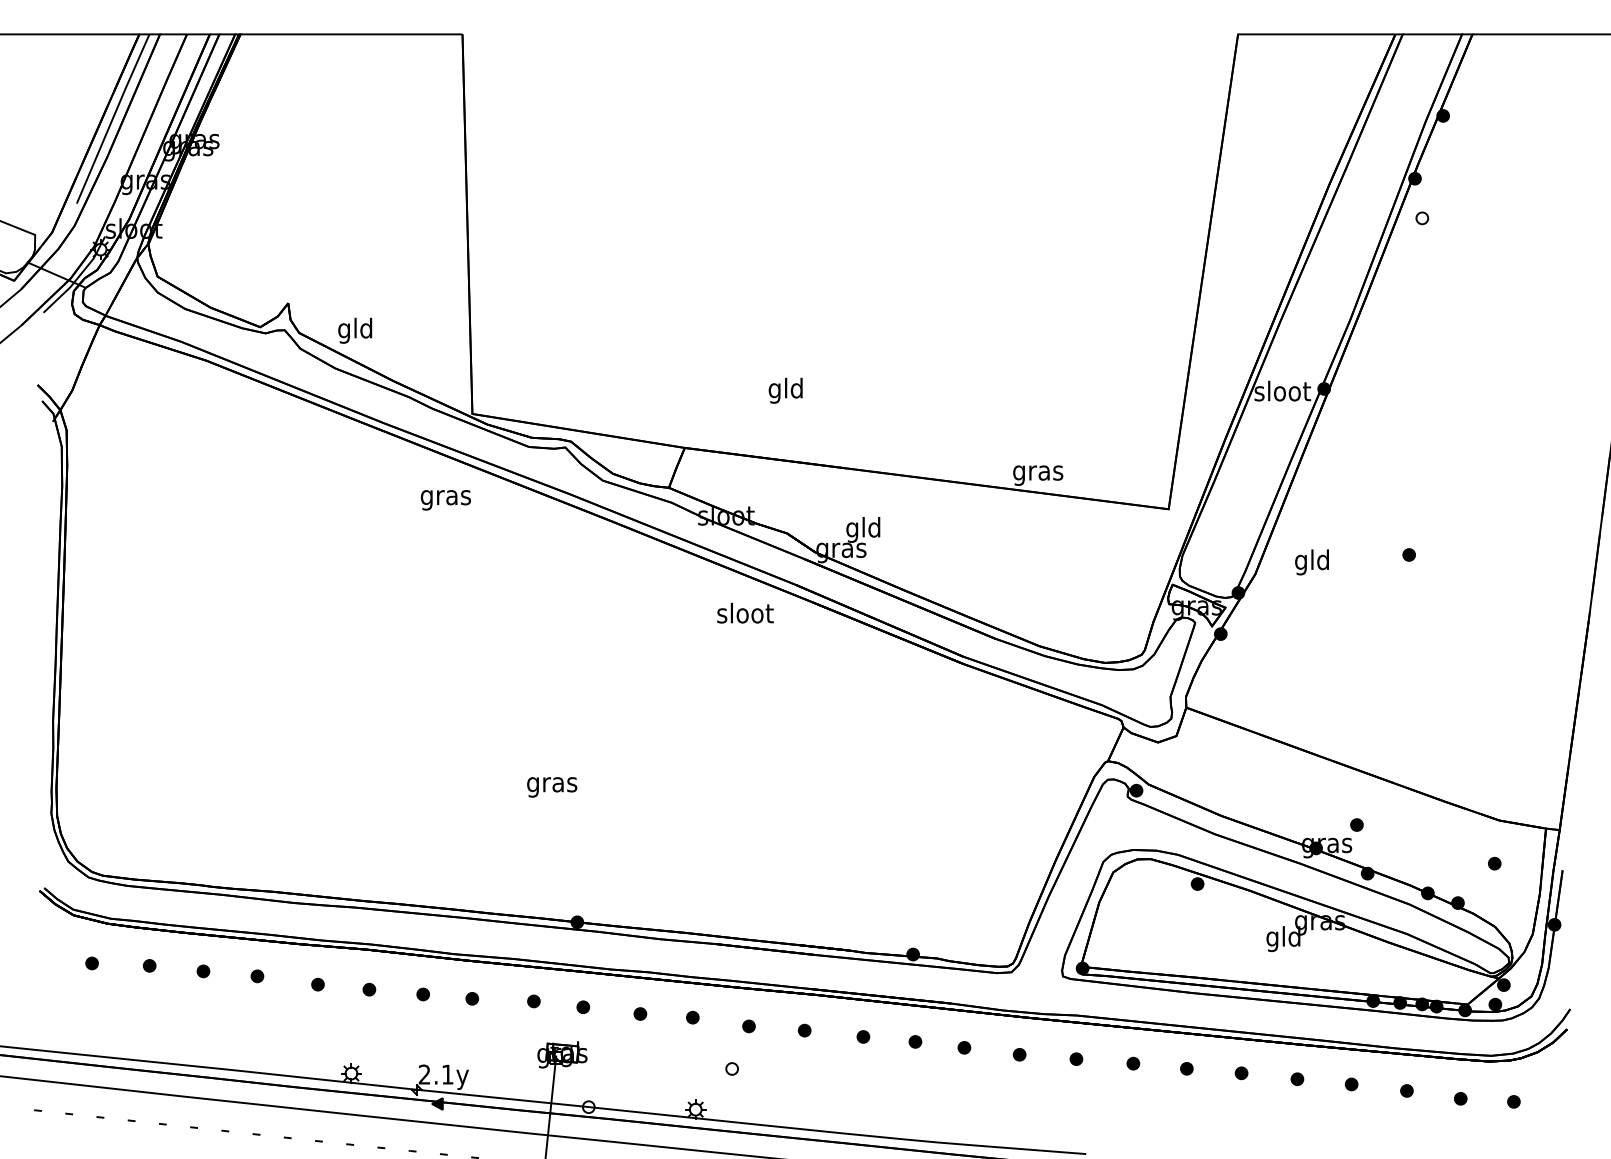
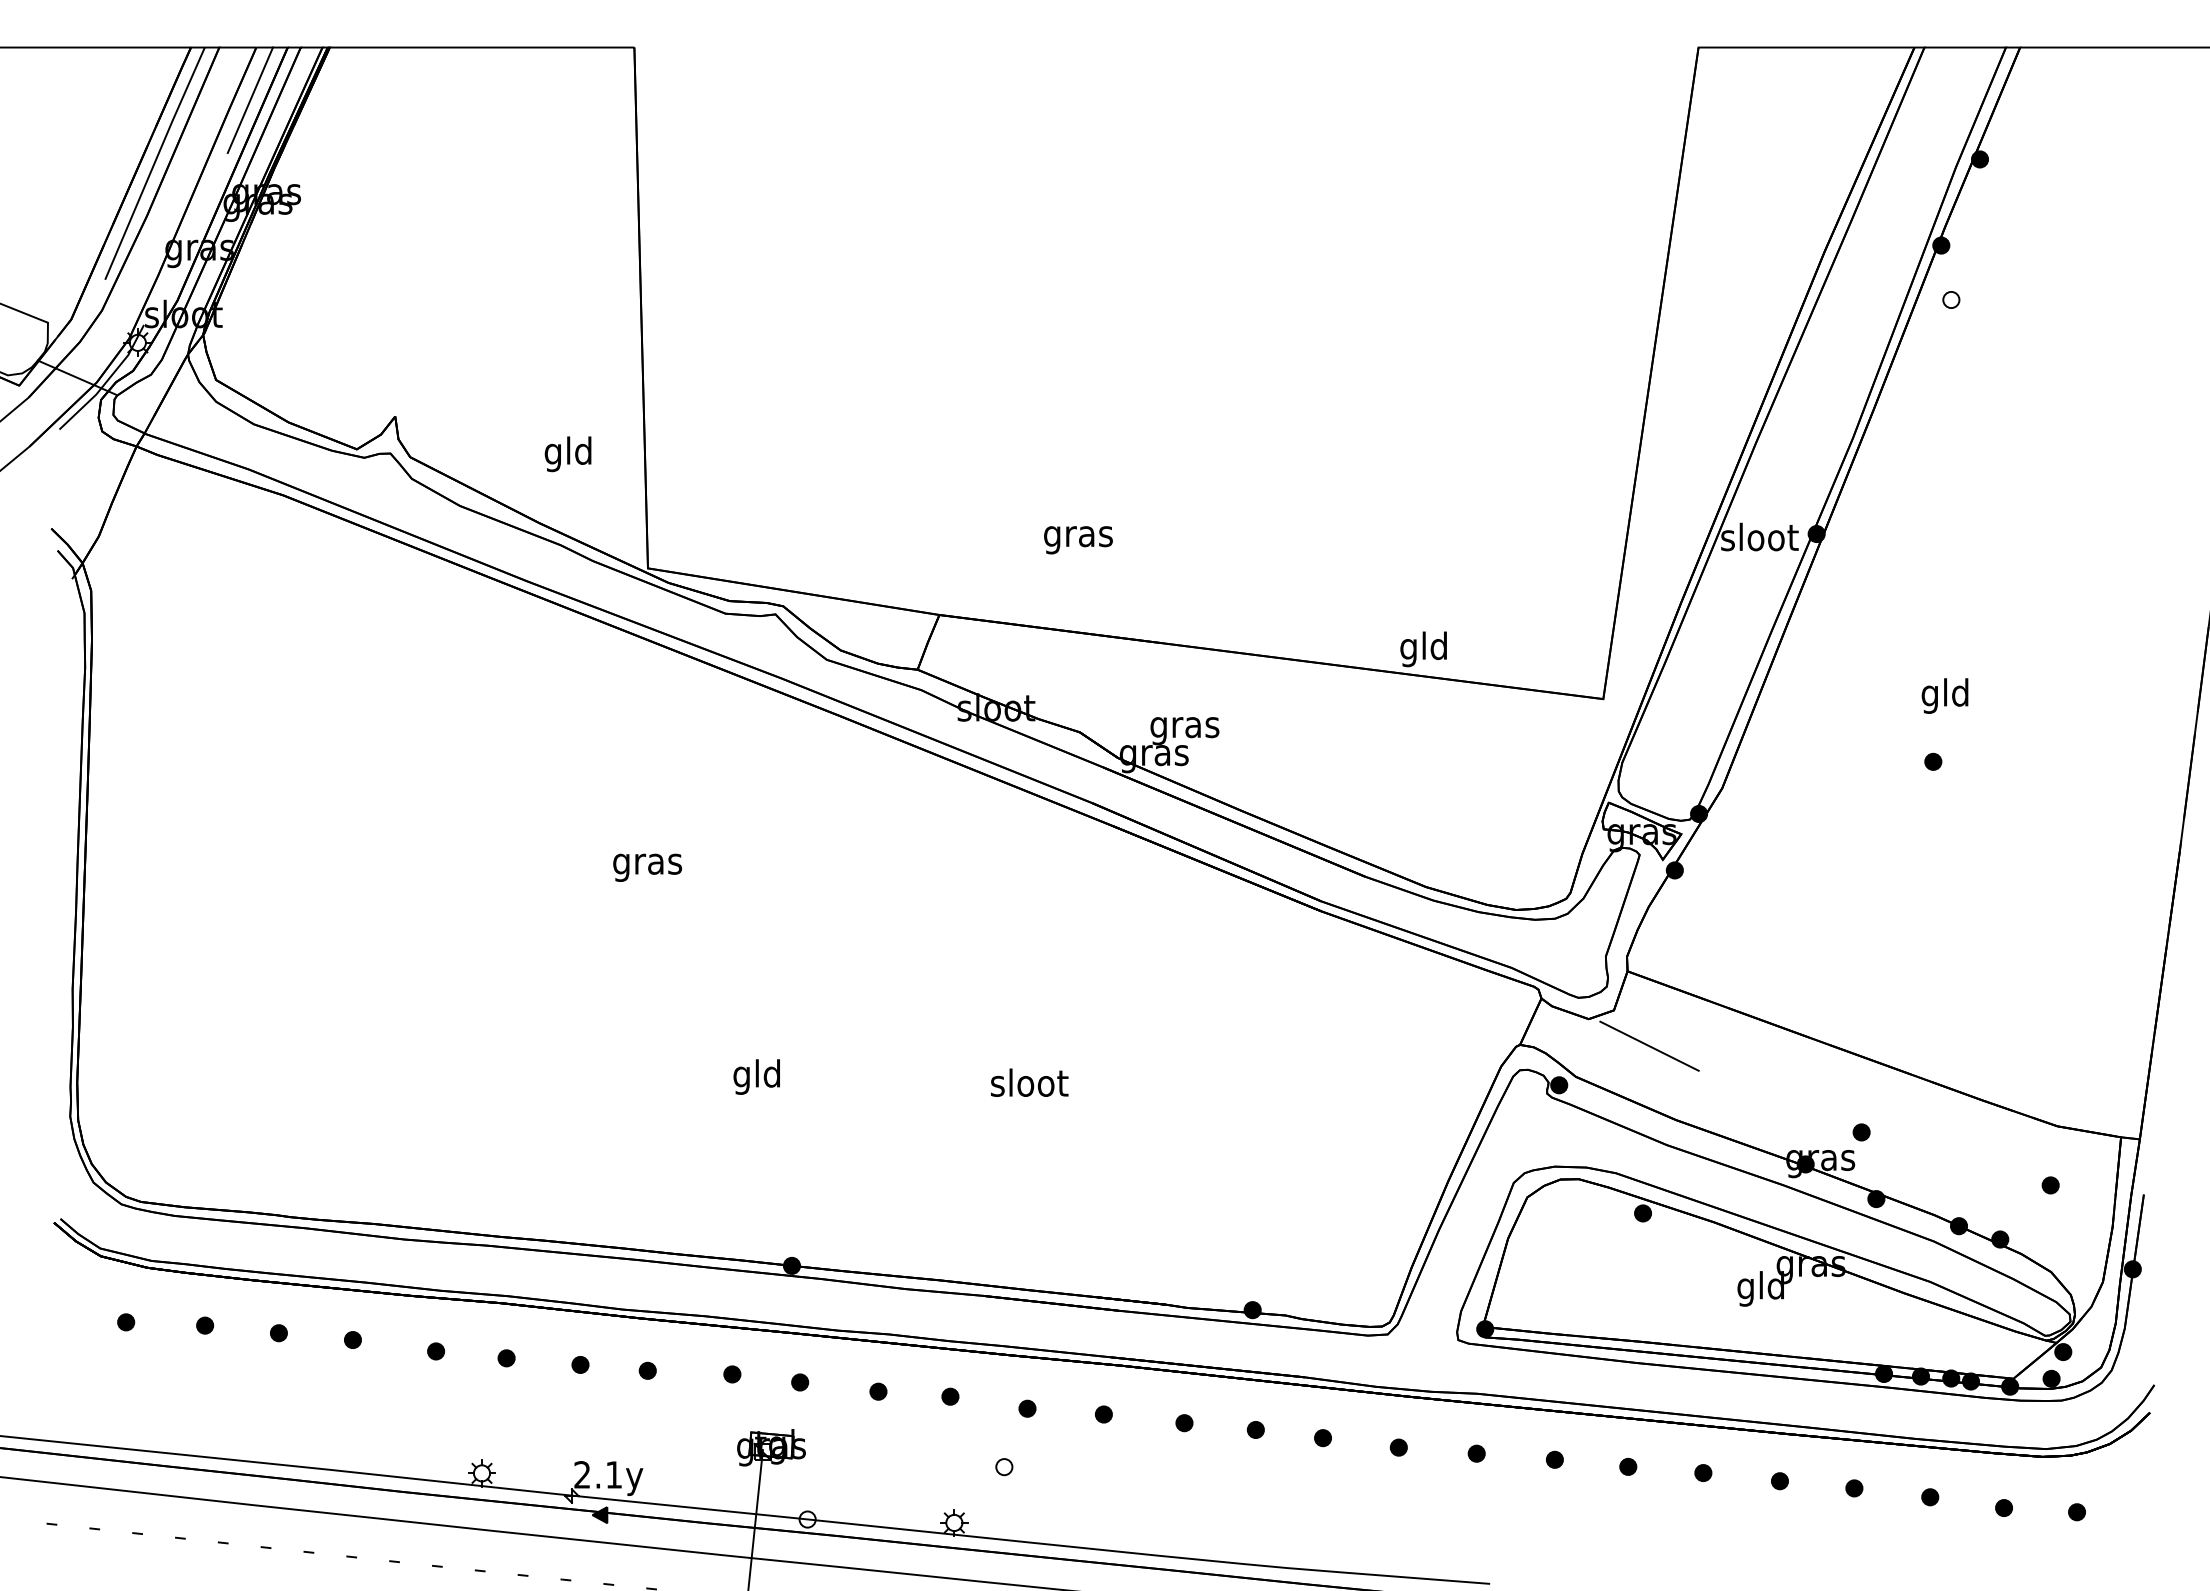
line: (182, 72) -> (250, 100), added
text: (354, 330) -> (567, 454), moved
text: (786, 390) -> (1078, 536), gld -> gras
text: (1037, 473) -> (1423, 649), gras -> gld
text: (445, 500) -> (647, 867), moved
text: (863, 529) -> (1184, 727), gld -> gras
text: (1311, 562) -> (1944, 695), moved
text: (745, 613) -> (1029, 1082), moved
line: (1202, 761) -> (1649, 1045), added
text: (552, 784) -> (757, 1076), gras -> gld

